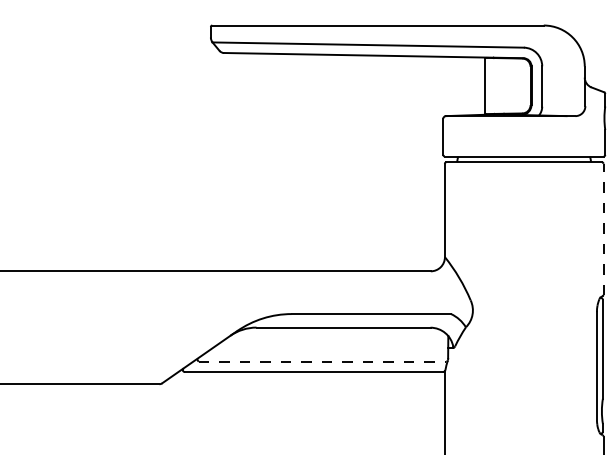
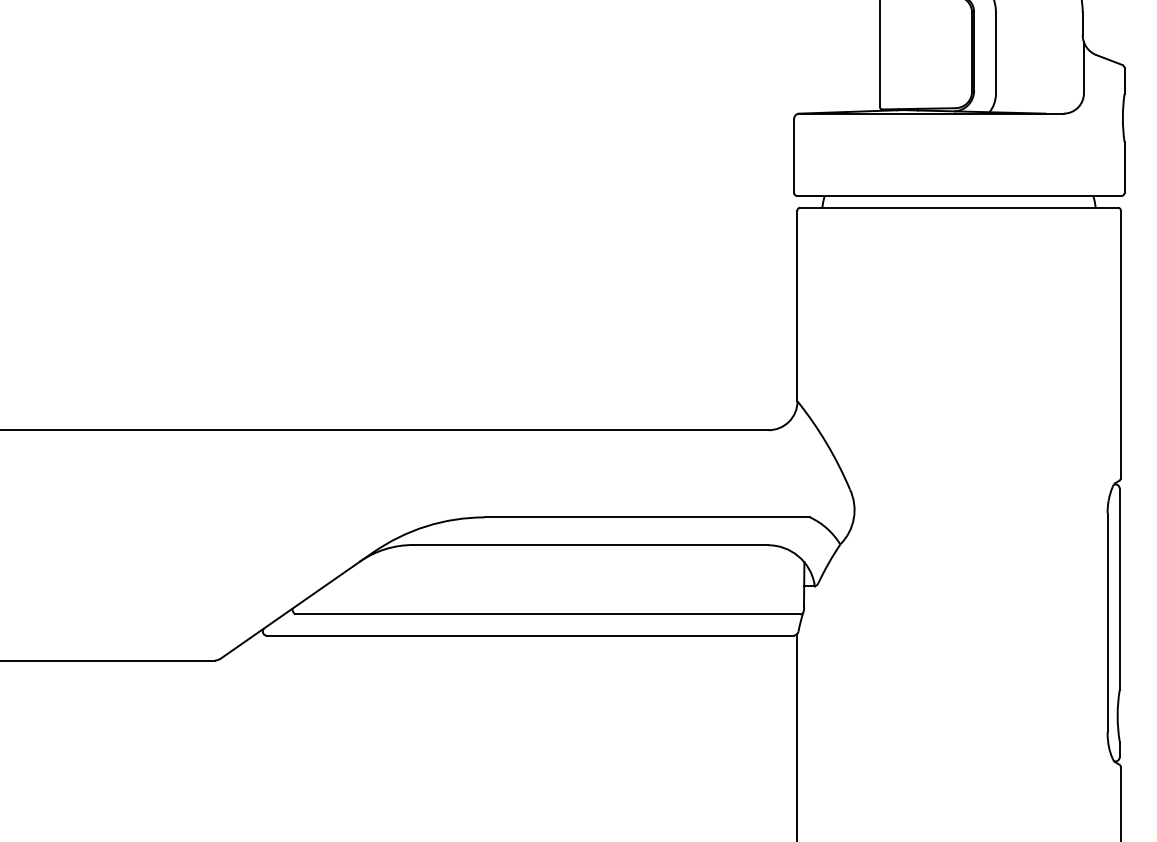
line: (603, 229) -> (1120, 344), dashed -> solid
line: (322, 361) -> (547, 614), dashed -> solid

